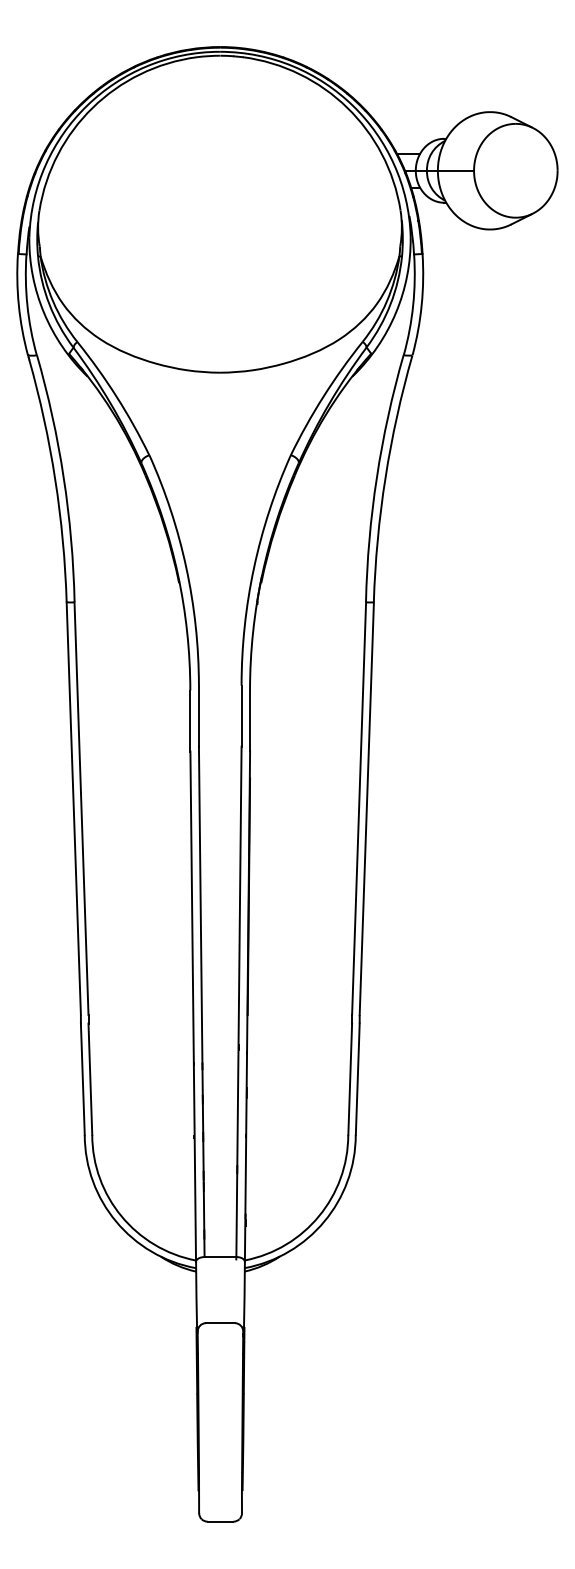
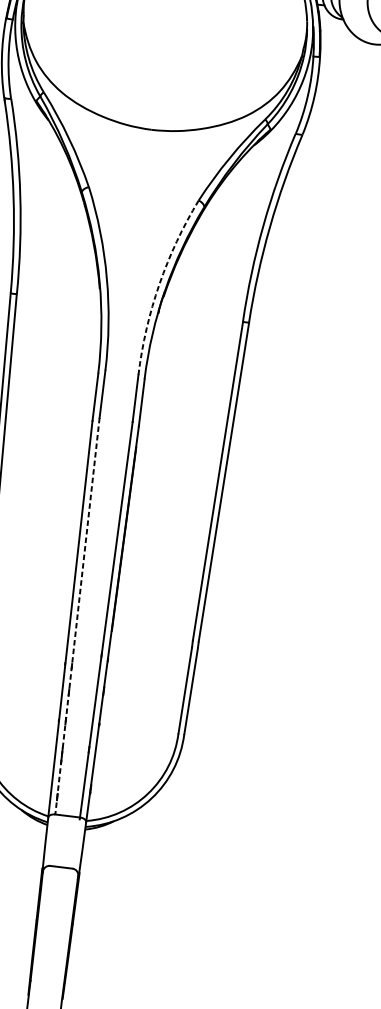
arc: (254, 567) -> (159, 284), solid -> dashed
line: (201, 1002) -> (77, 616), solid -> dashed

